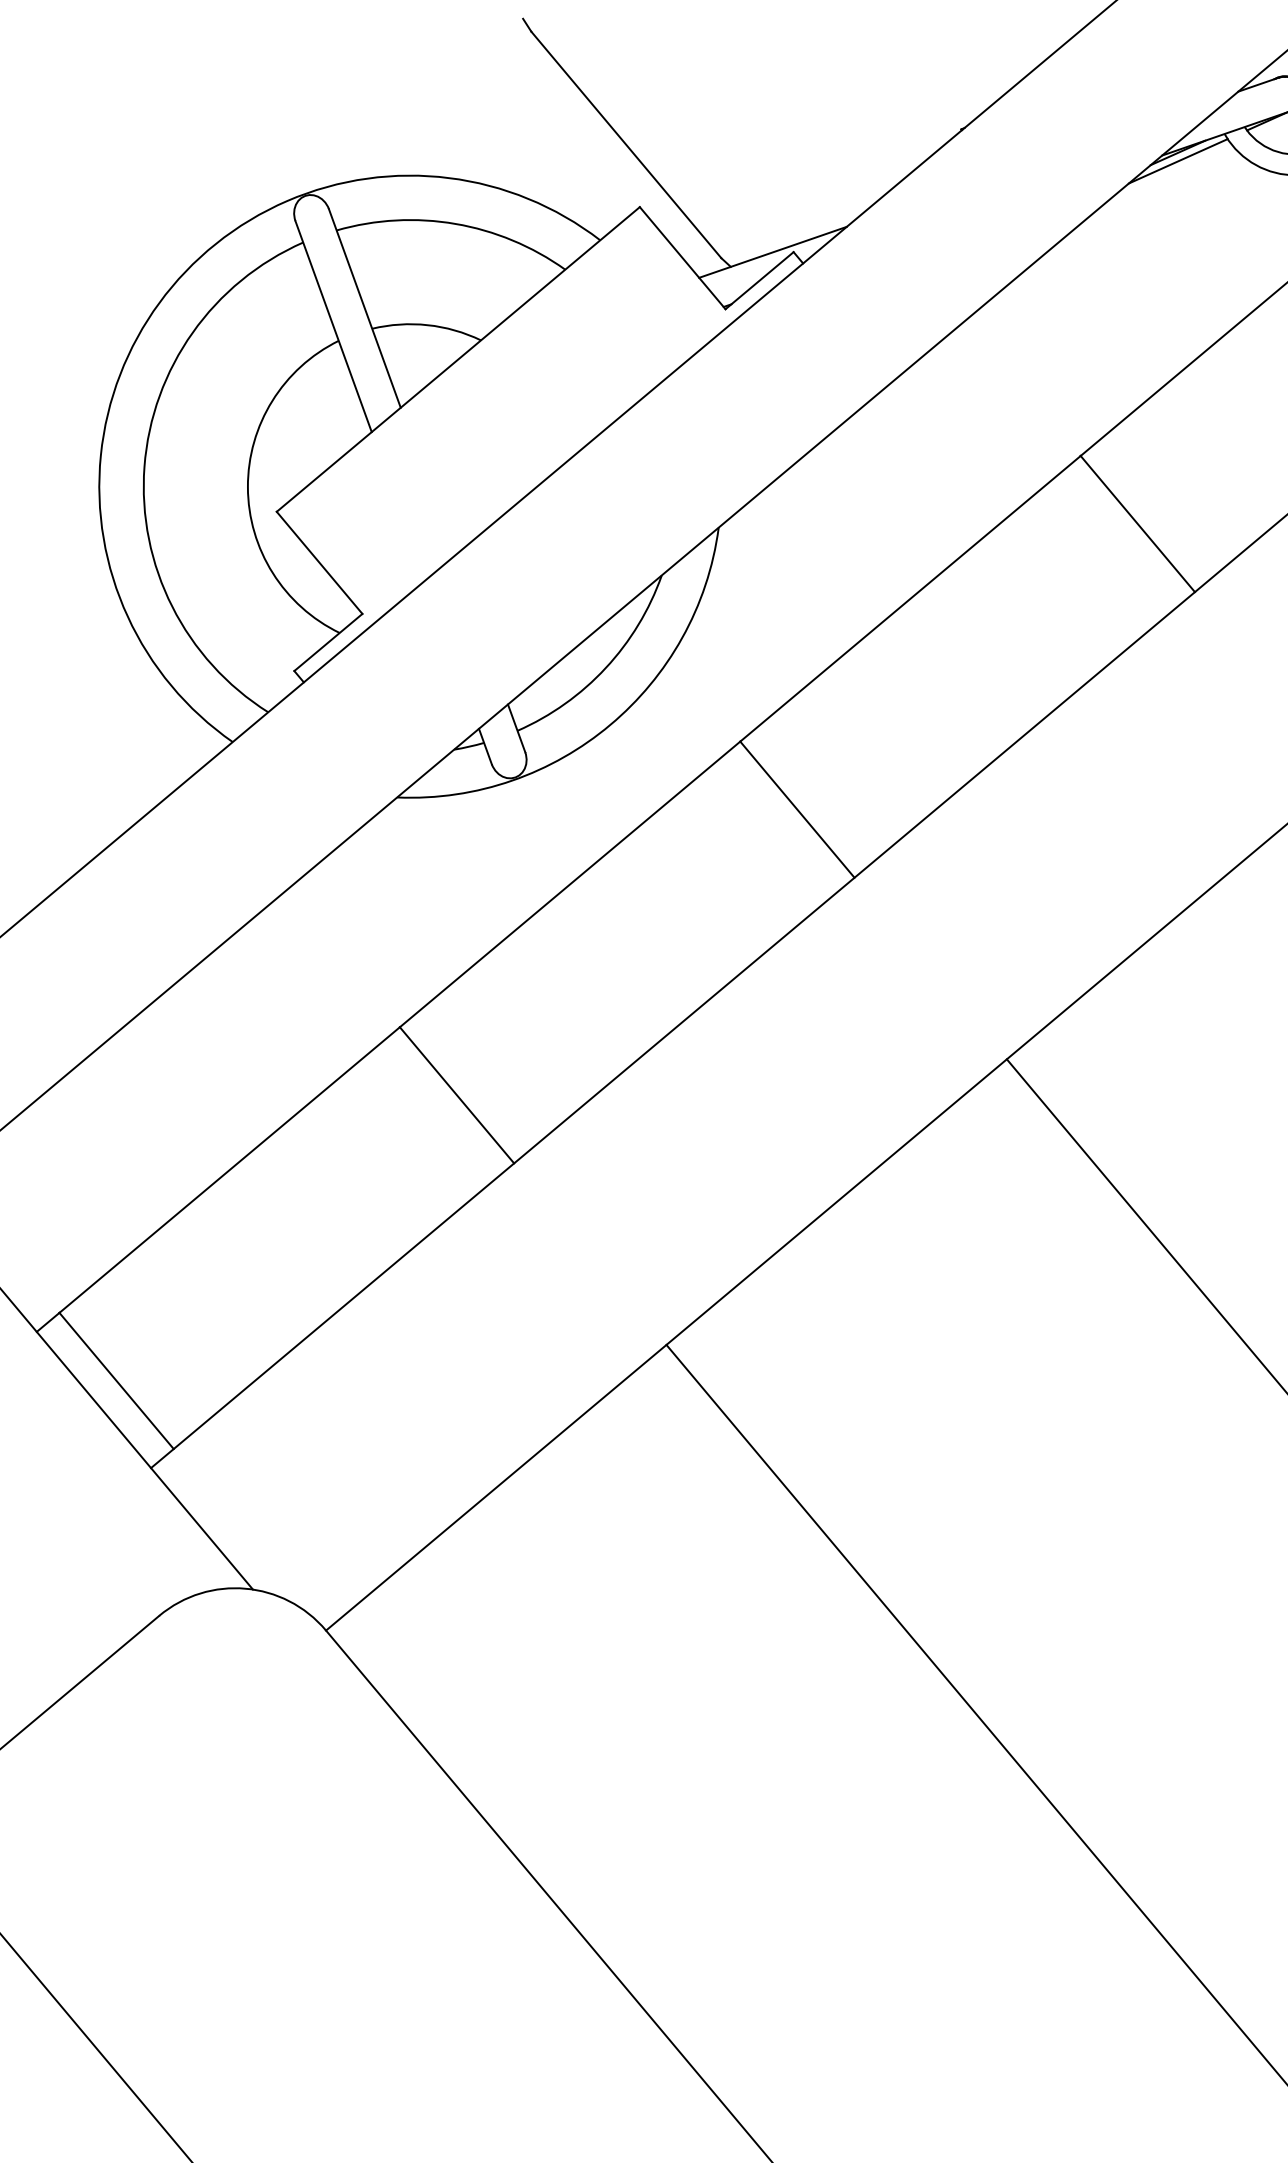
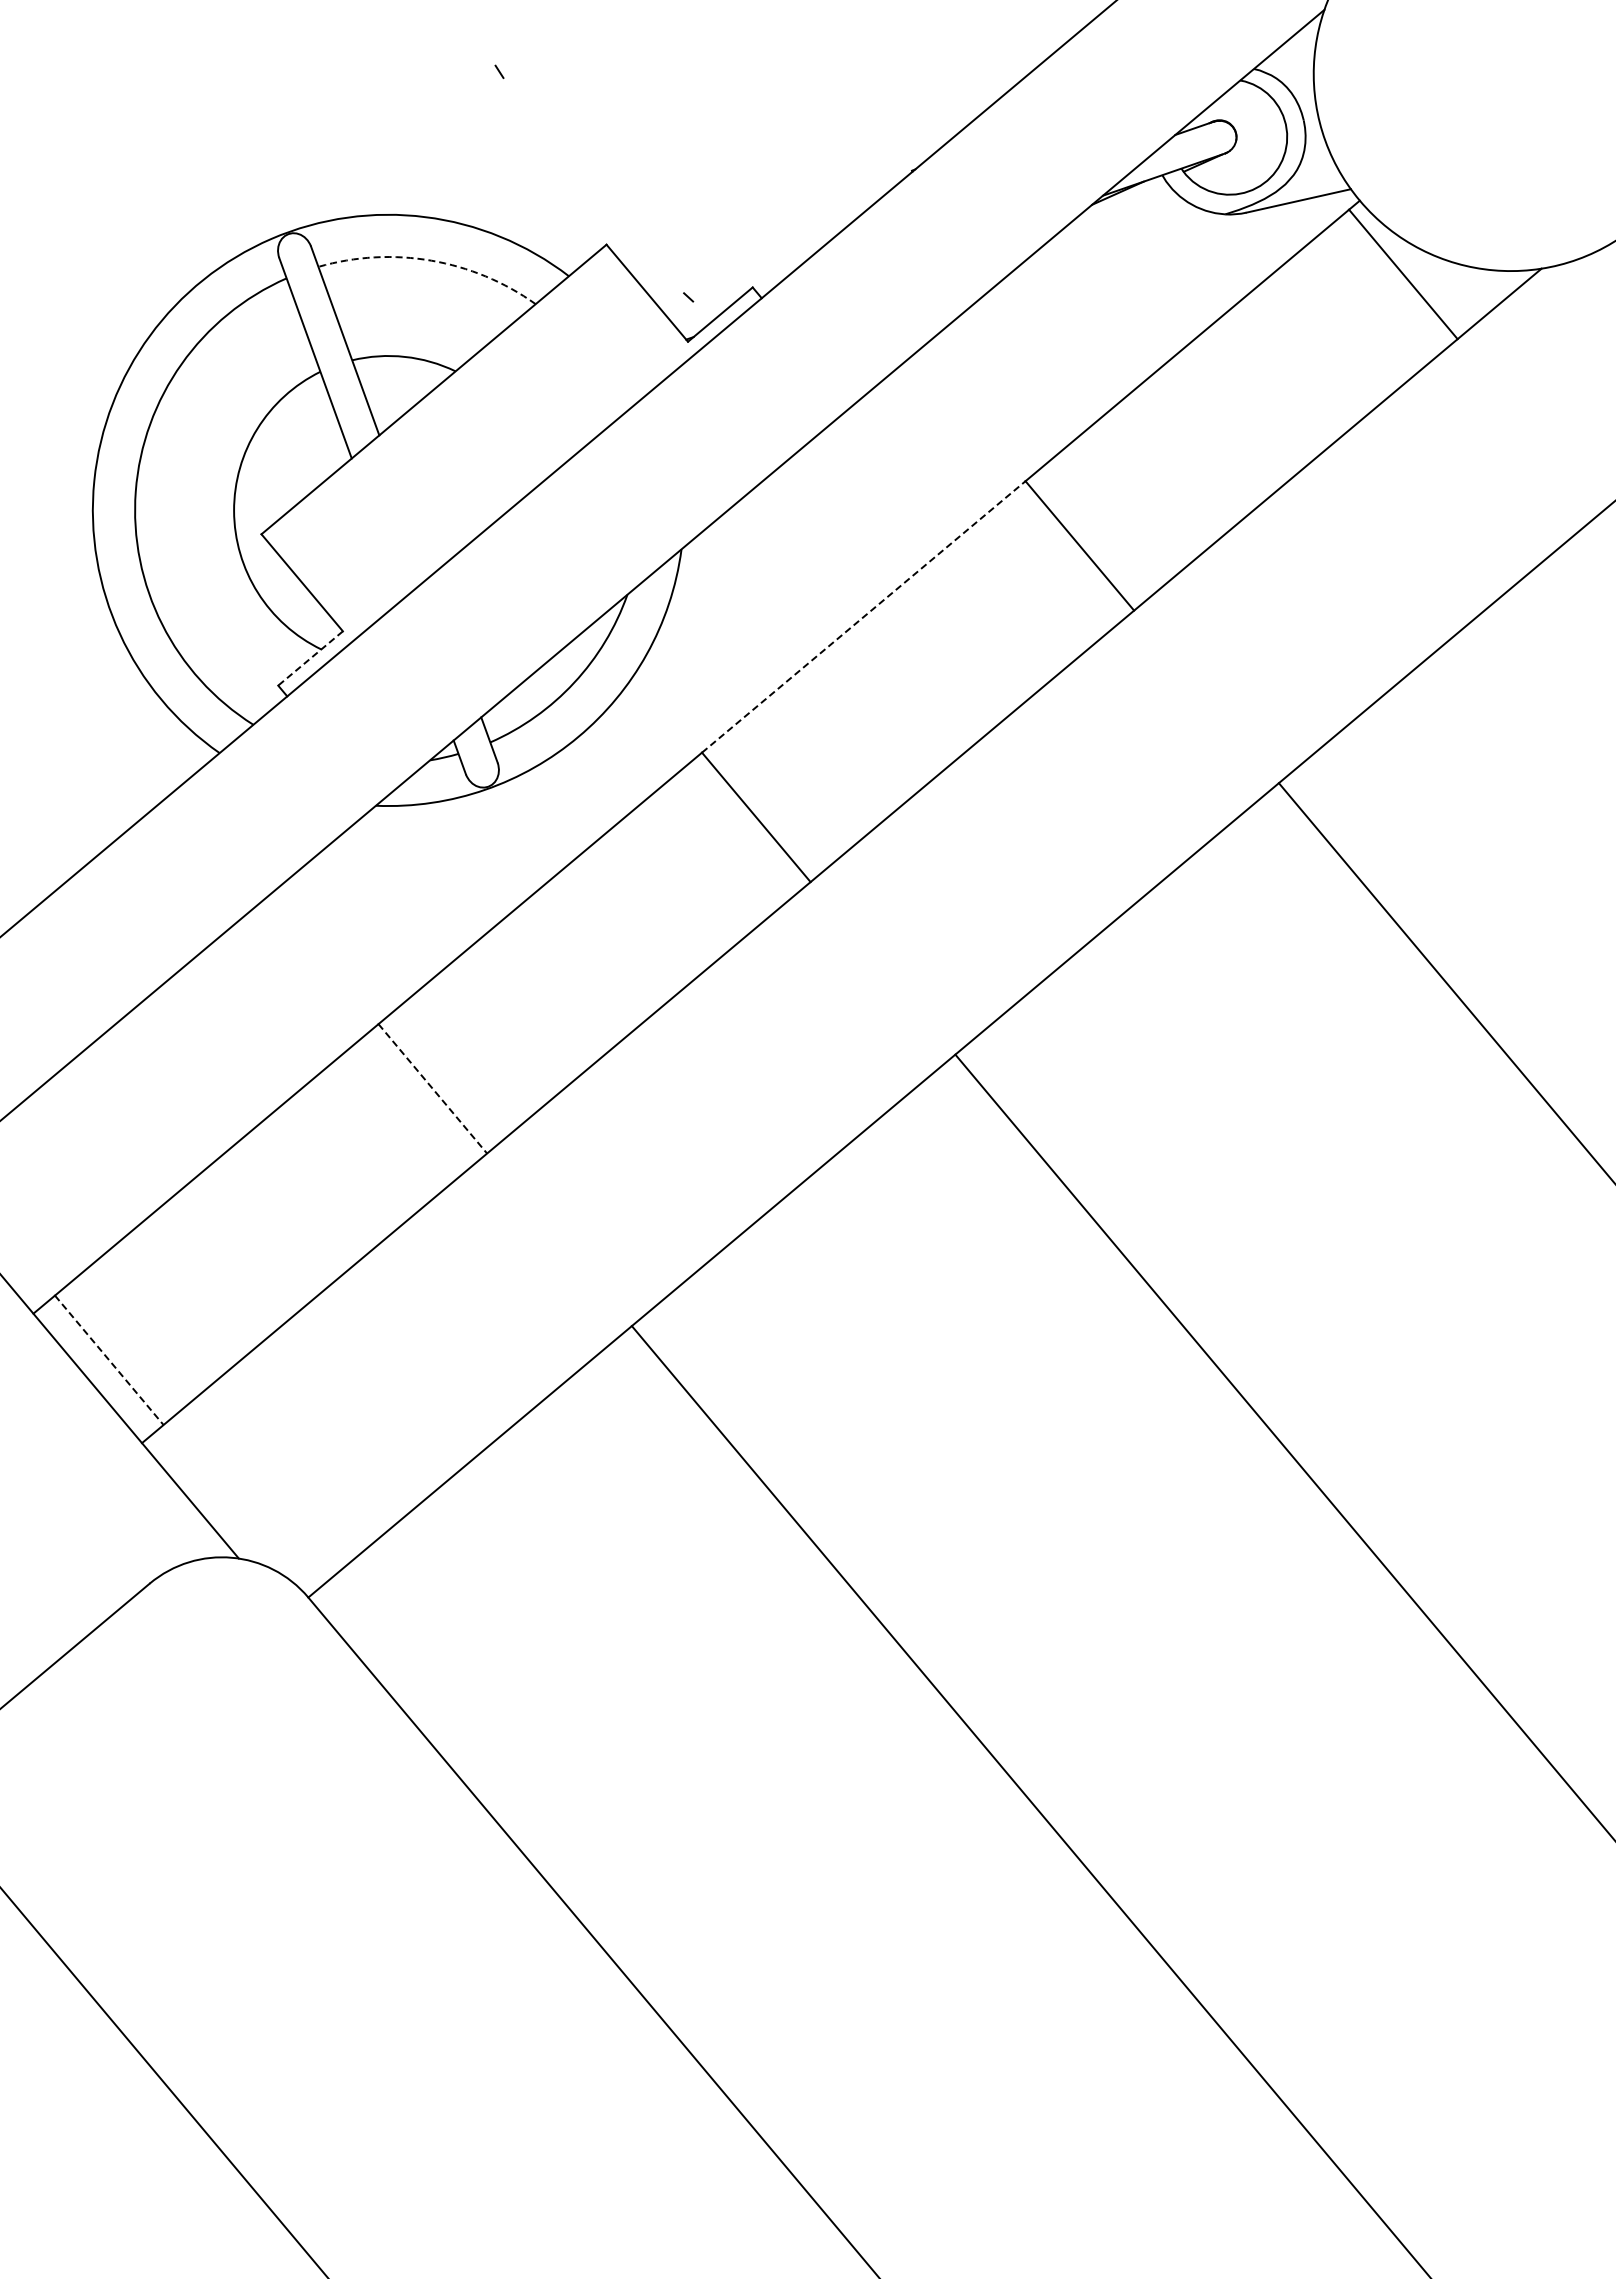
line: (626, 144) -> (593, 185), removed
line: (1178, 161) -> (1118, 201), removed
arc: (455, 223) -> (431, 260), solid -> dashed
line: (772, 252) -> (732, 287), removed
line: (911, 598) -> (864, 616), solid -> dashed
line: (328, 642) -> (310, 658), solid -> dashed
line: (457, 1096) -> (433, 1089), solid -> dashed
line: (116, 1381) -> (109, 1360), solid -> dashed

